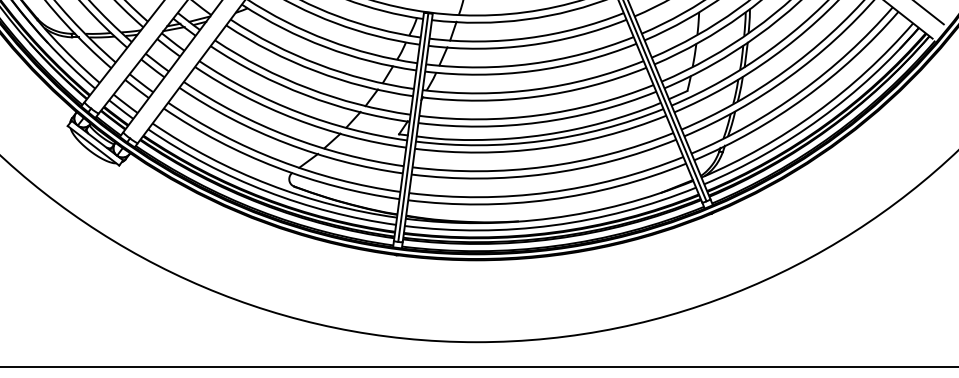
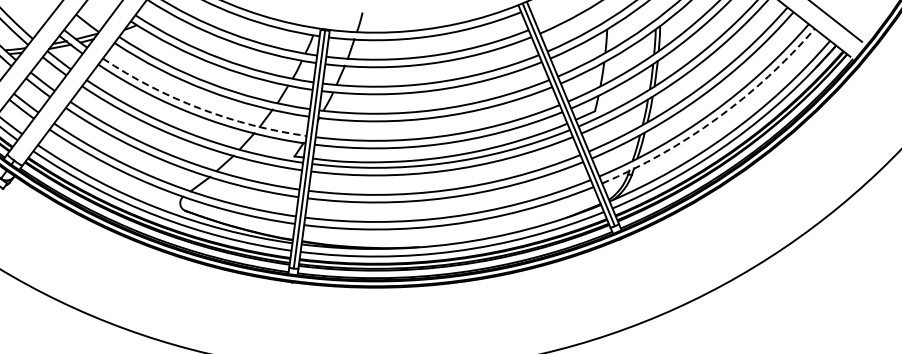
arc: (308, 88) -> (200, 108), solid -> dashed
arc: (804, 97) -> (716, 118), solid -> dashed

